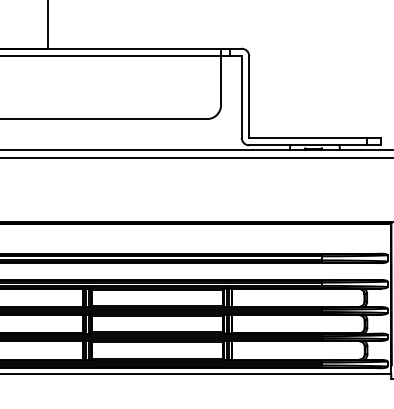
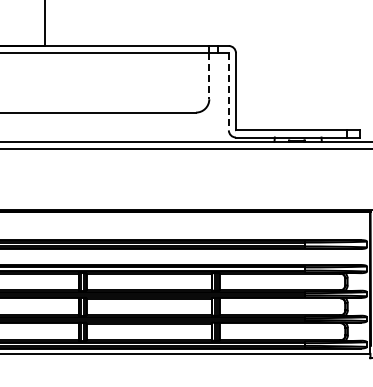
line: (221, 80) -> (209, 76), solid -> dashed
line: (241, 96) -> (228, 91), solid -> dashed

